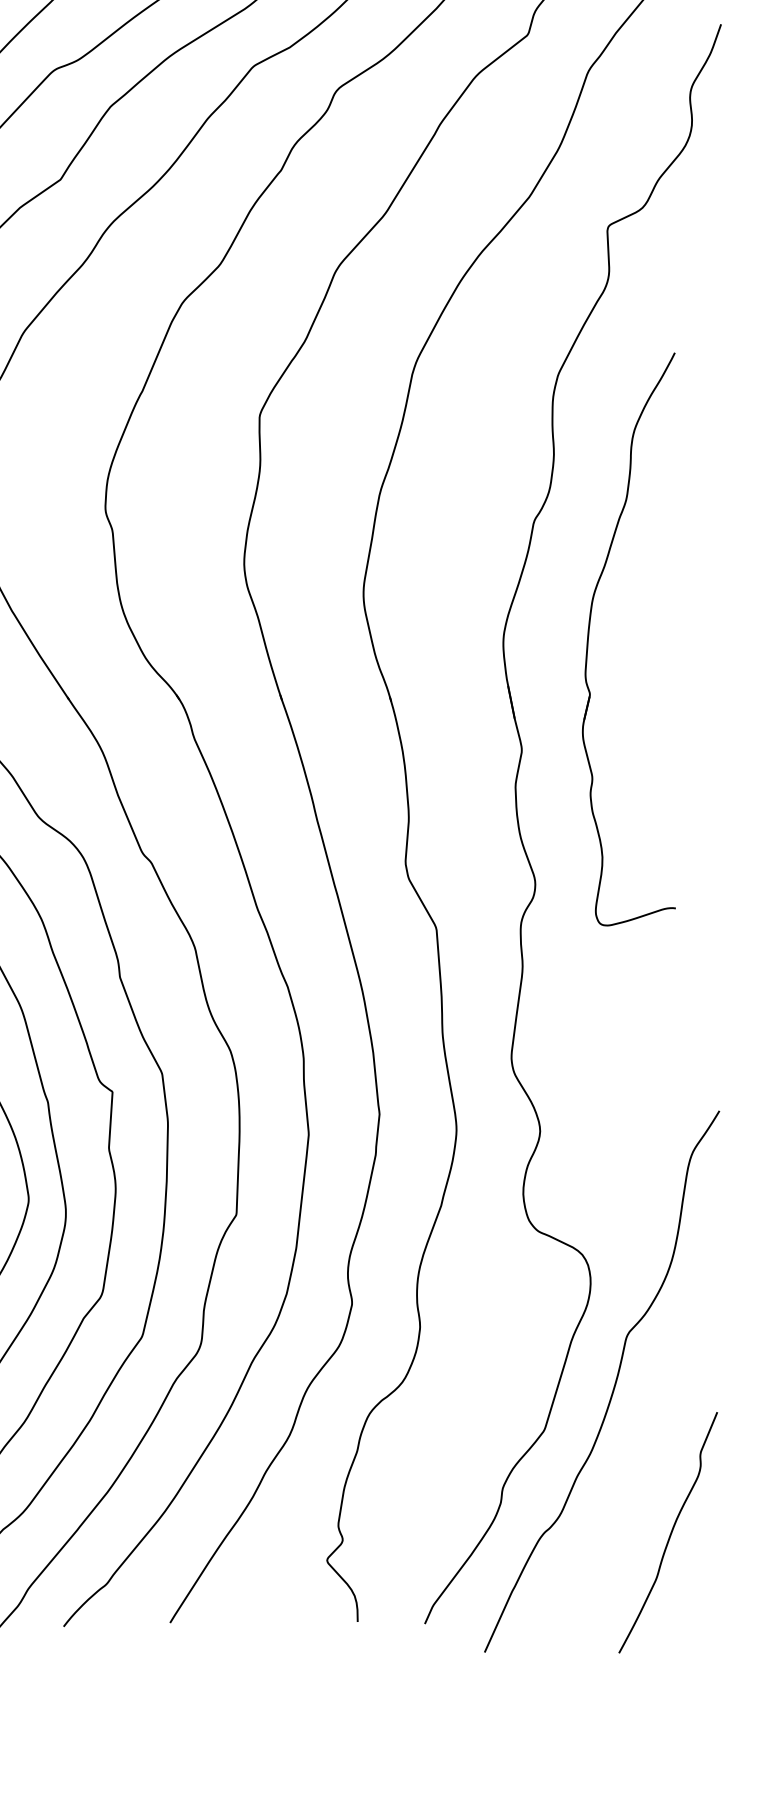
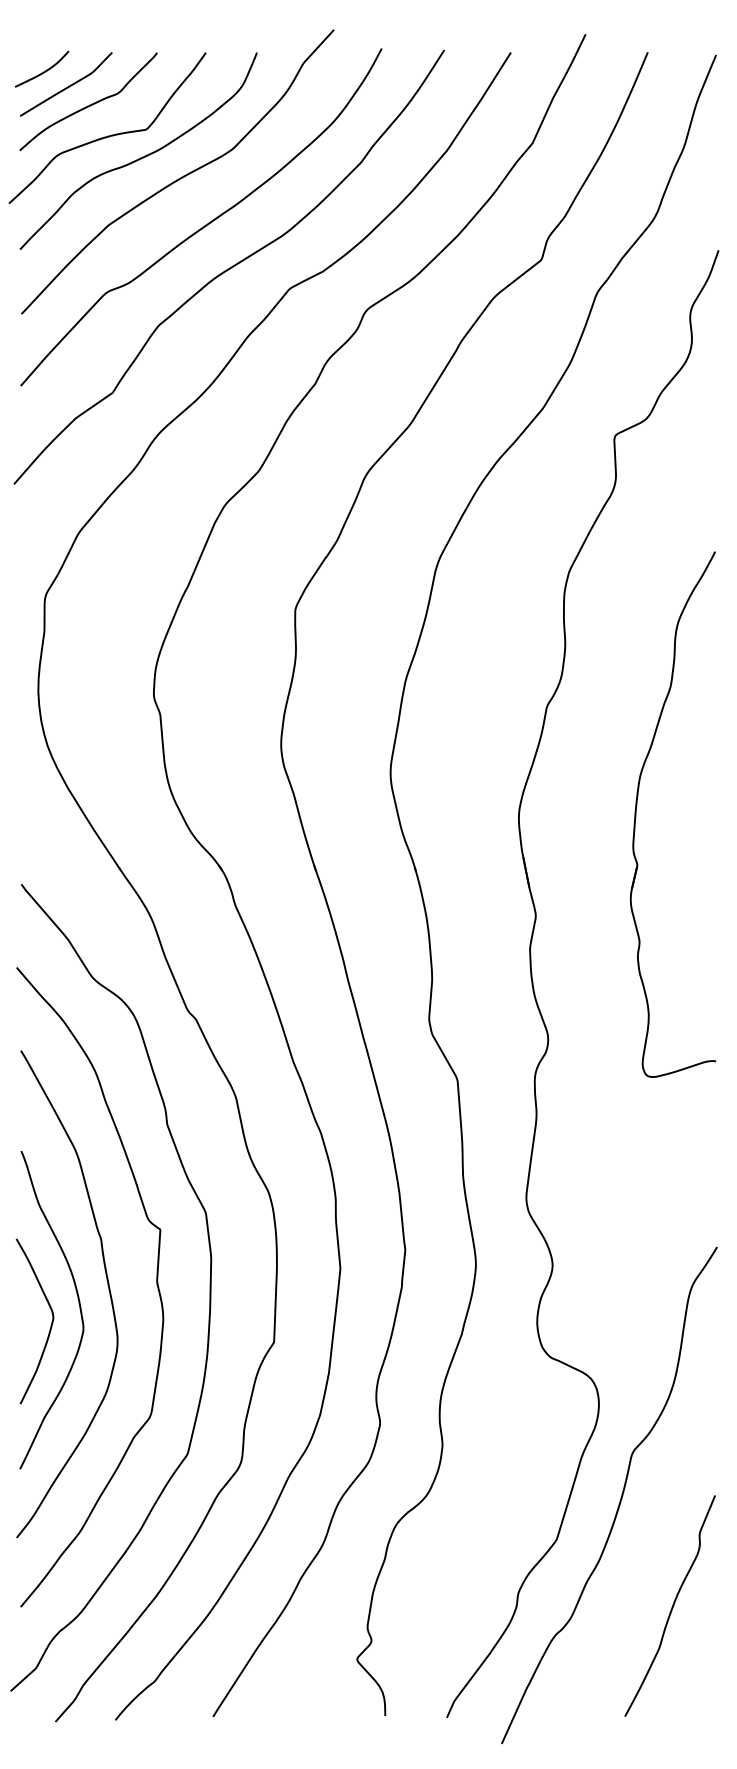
part: (590, 630) -> (637, 806), moved
curve: (669, 1534) -> (671, 1607), moved

